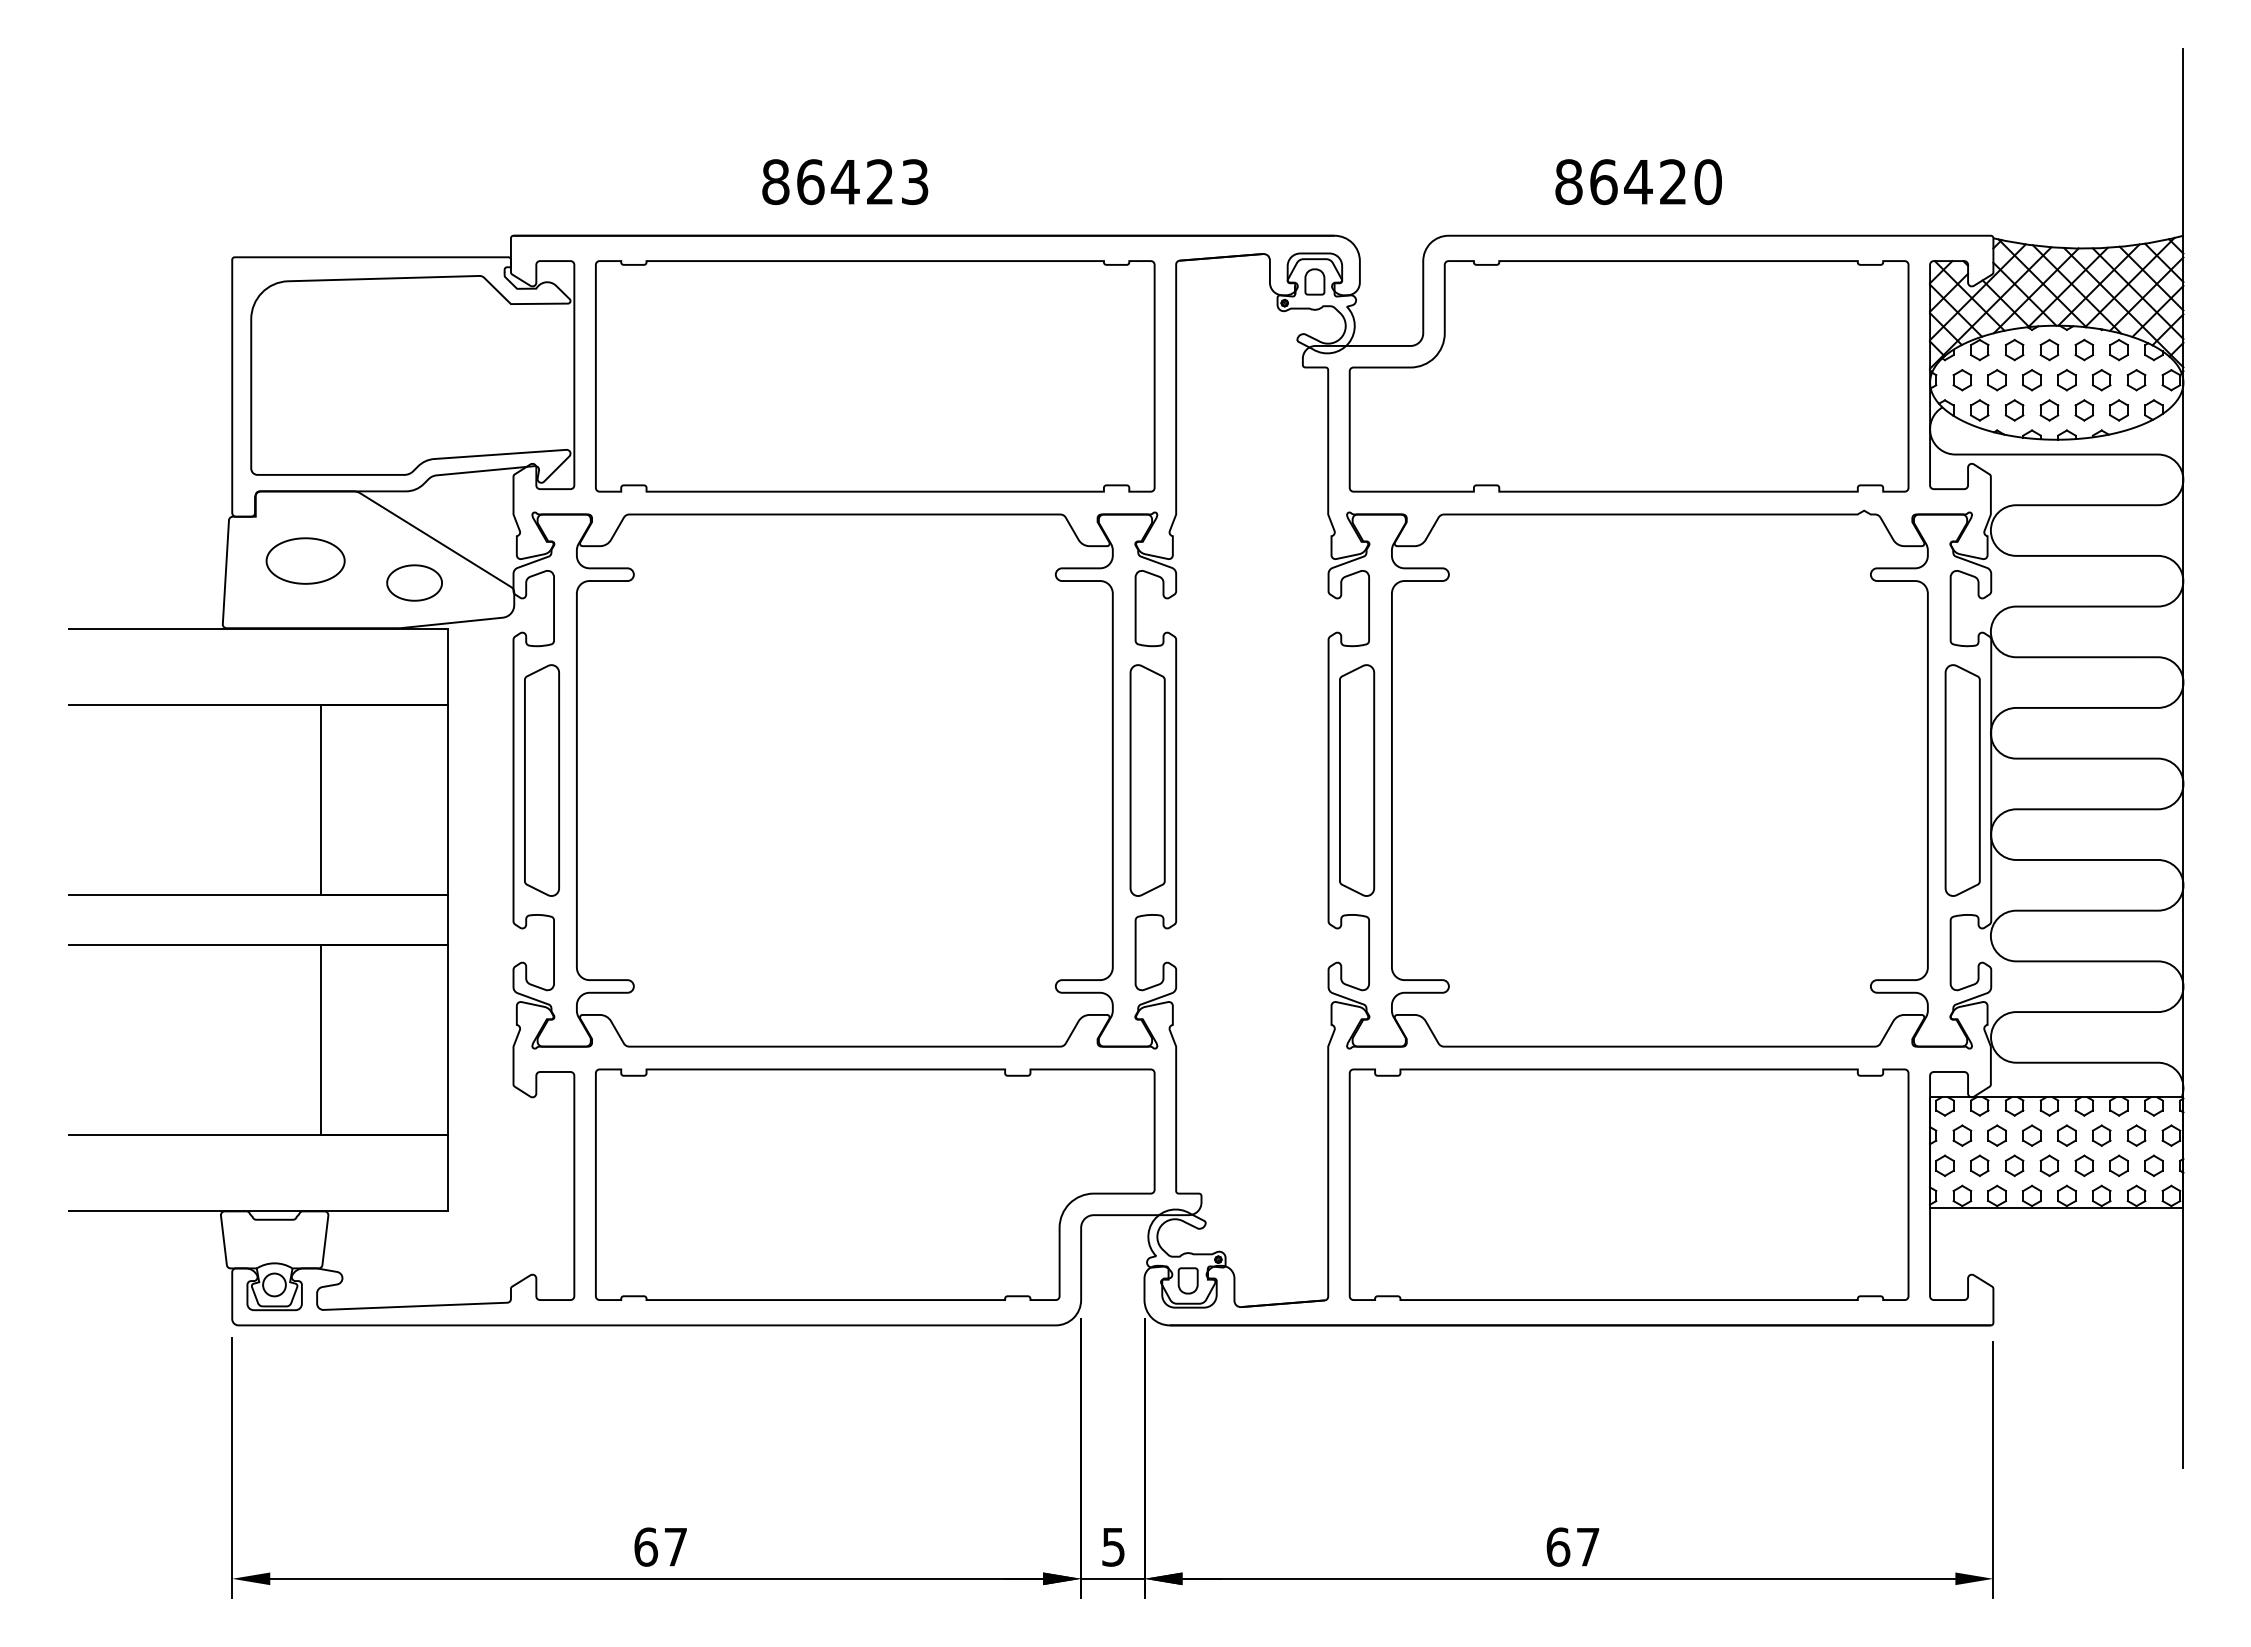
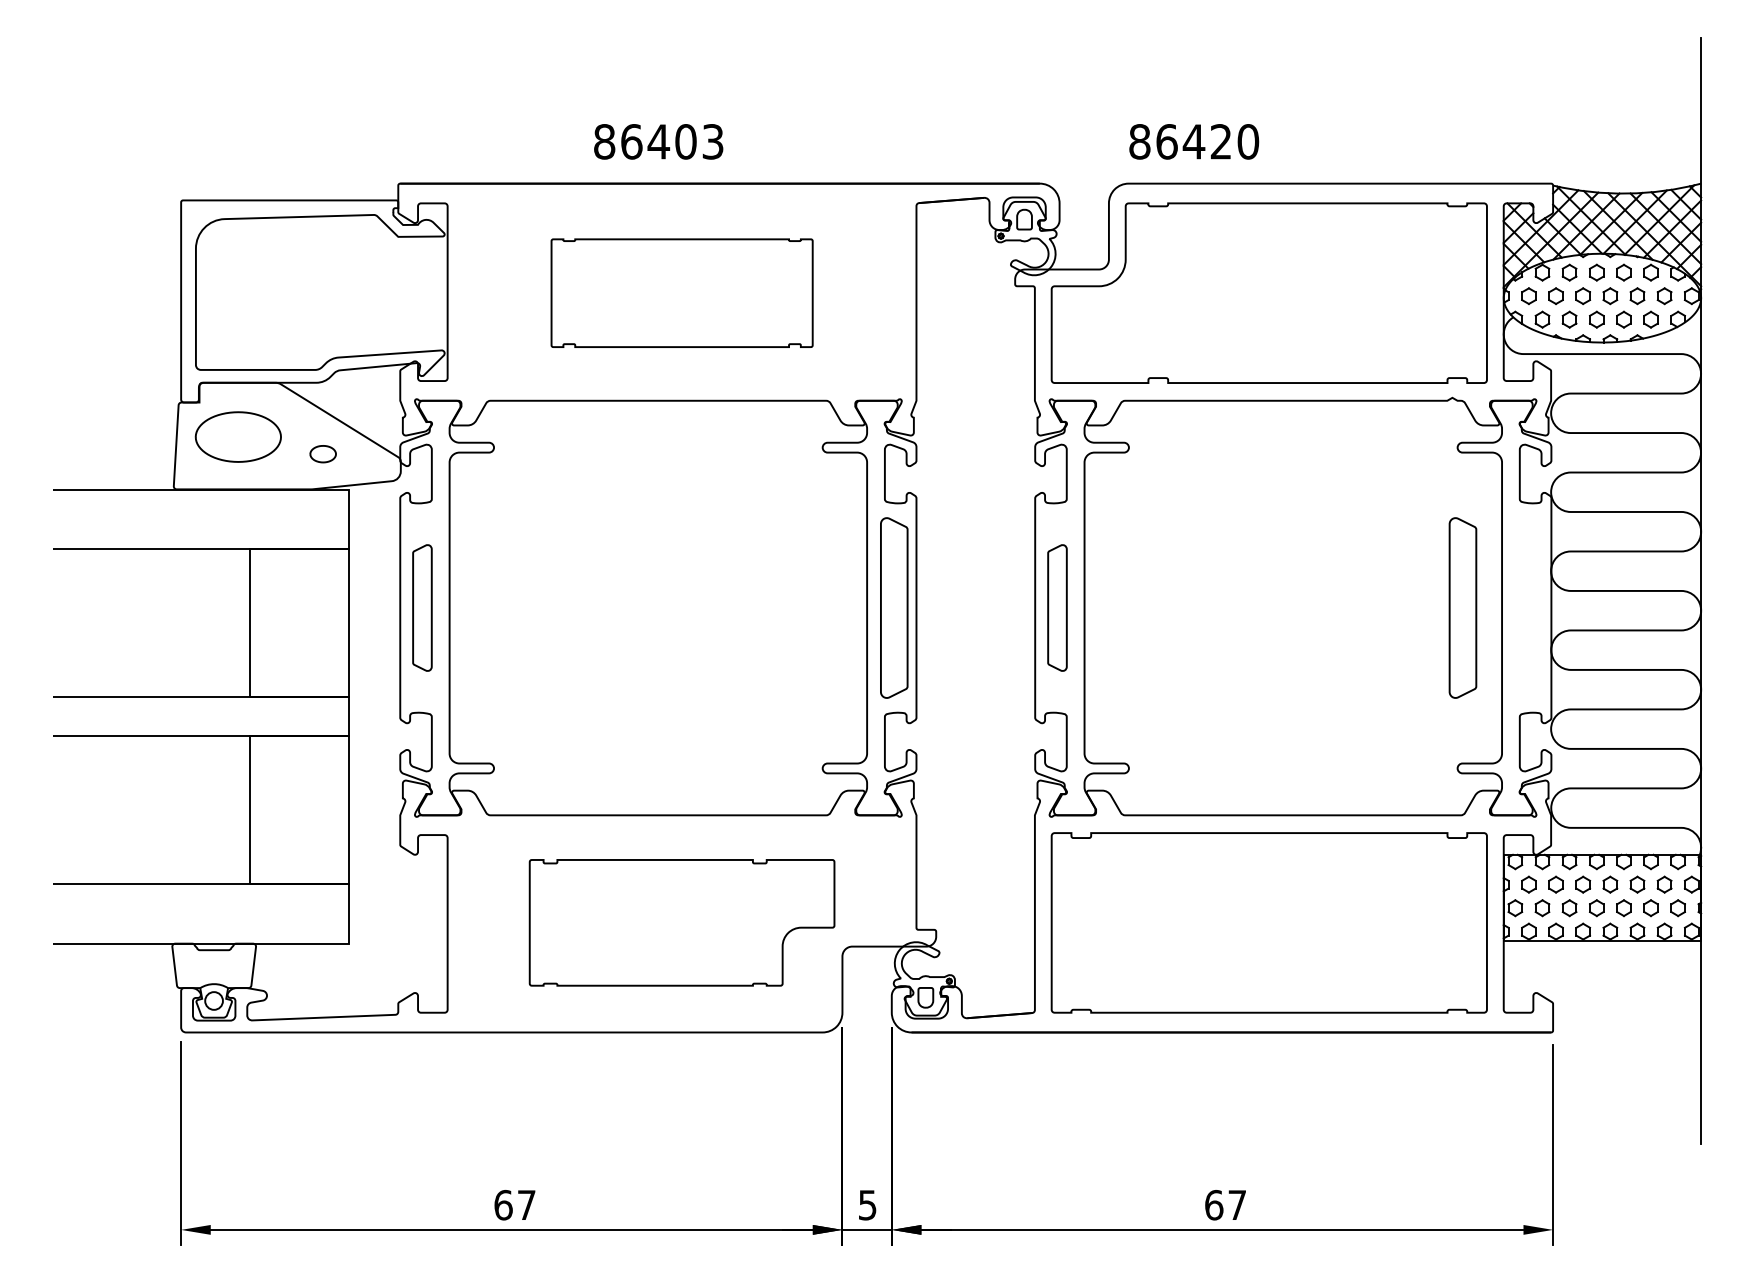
text: (880, 182) -> (686, 142), 86423 -> 86403
text: (1638, 182) -> (1194, 142), moved
part: (875, 376) -> (682, 293), size x0.6
part: (305, 560) -> (238, 436), size x1.4
part: (414, 582) -> (323, 453), size x0.6
part: (541, 780) -> (422, 608), size x0.7
part: (1357, 780) -> (1057, 608), size x0.7
part: (1962, 780) -> (1462, 608), moved
part: (875, 1184) -> (682, 922), size x0.7

